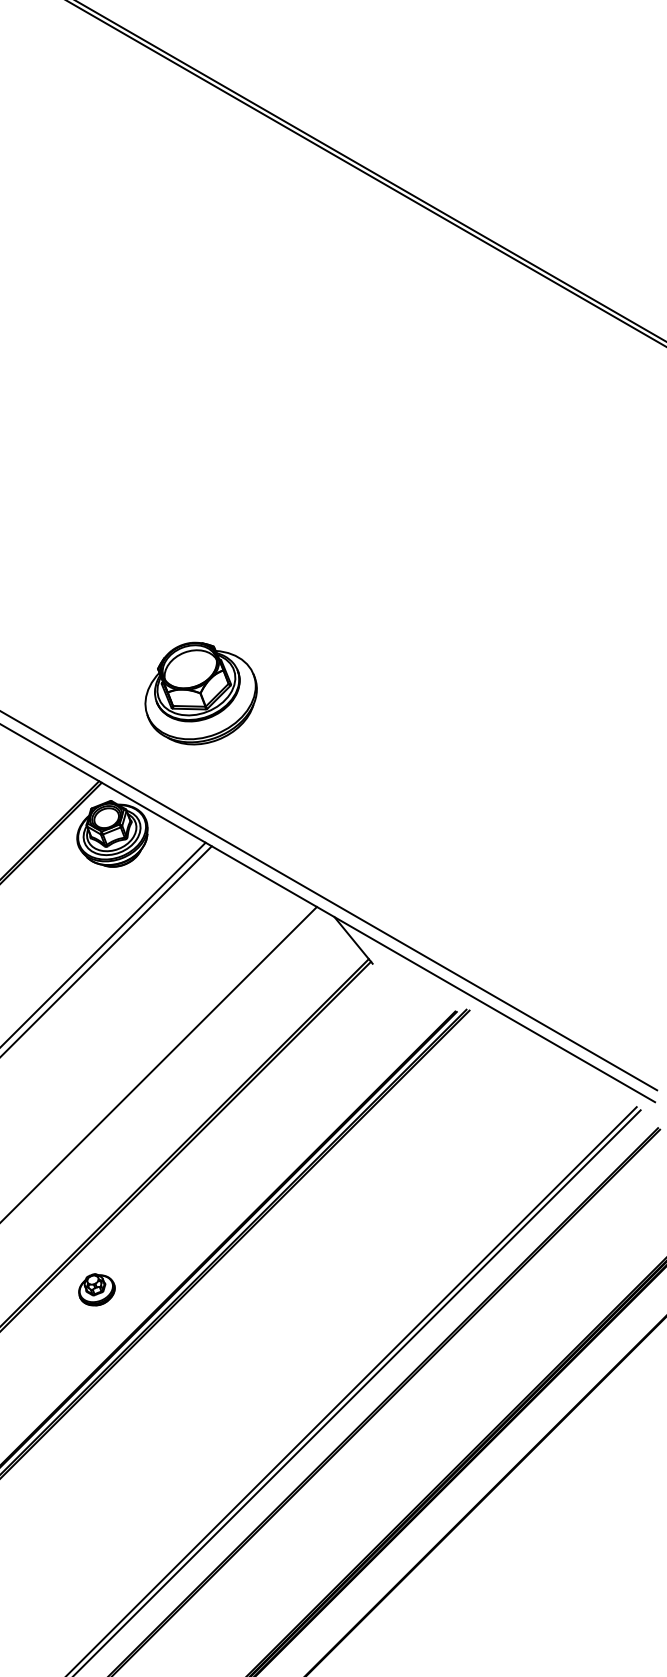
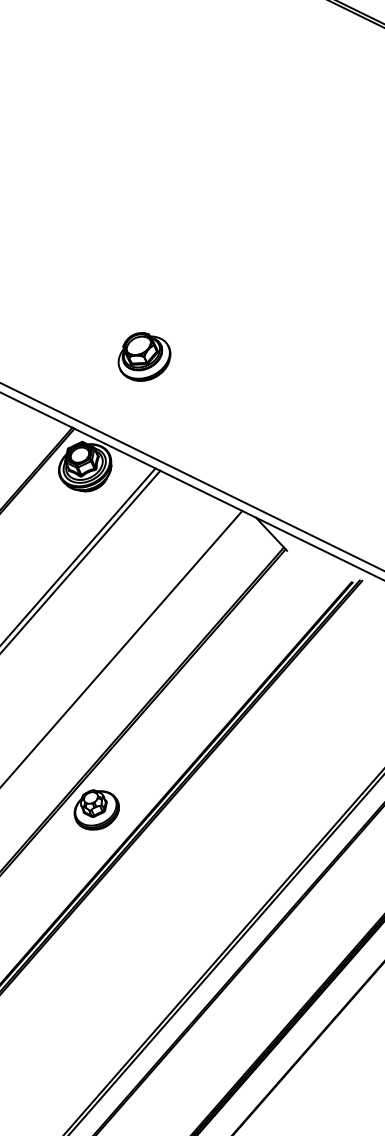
part: (200, 693) -> (144, 356), size x0.62
part: (96, 1289) -> (96, 809), size x1.67

